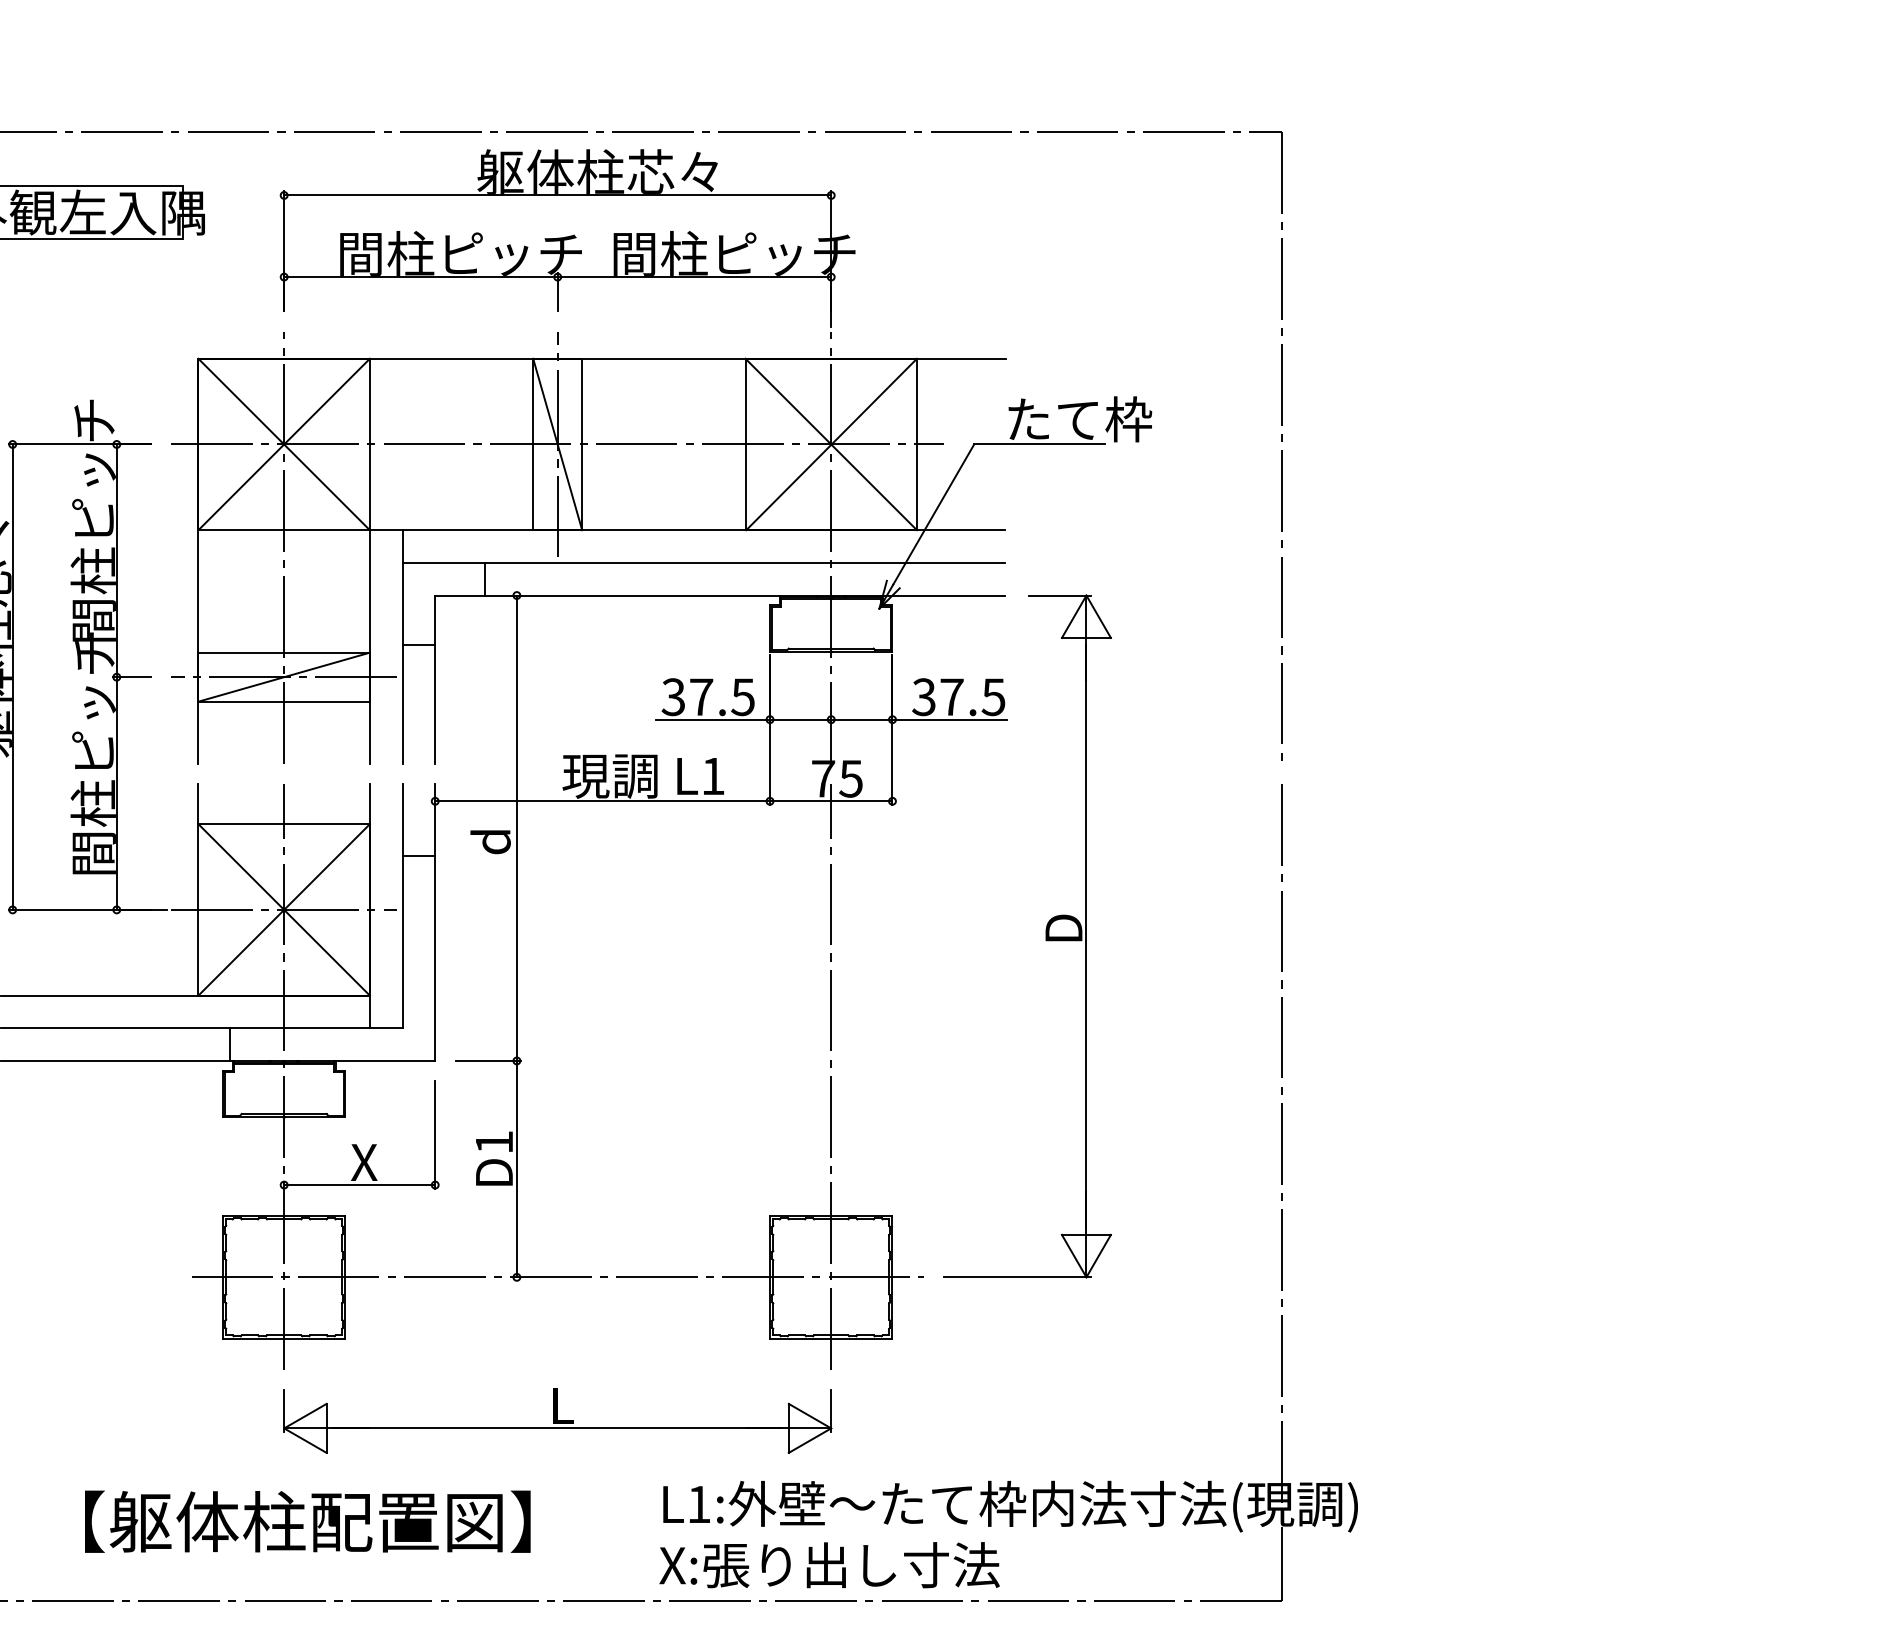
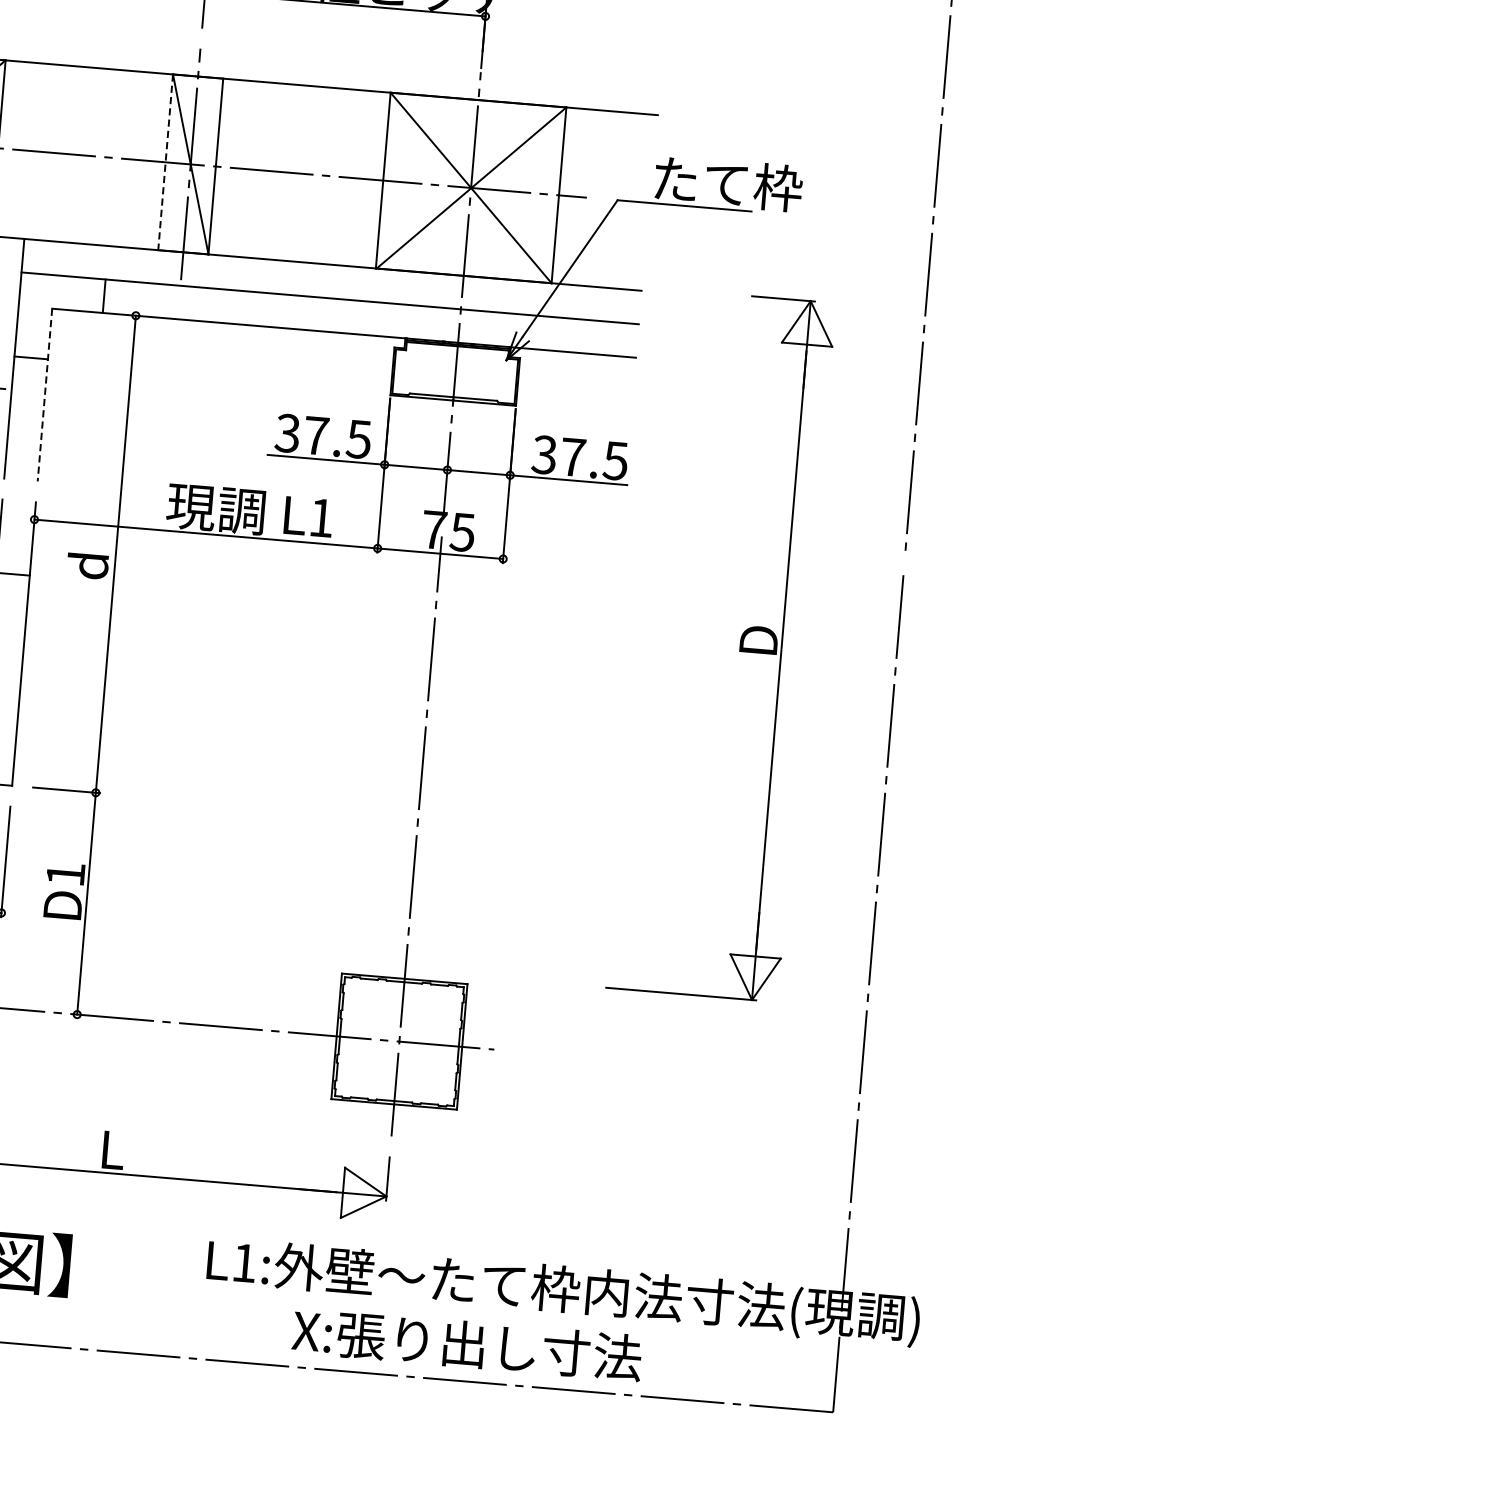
line: (533, 444) -> (165, 162), solid -> dashed
line: (435, 680) -> (45, 395), solid -> dashed
part: (1045, 936) -> (739, 647), moved
text: (829, 1565) -> (467, 1344), moved

